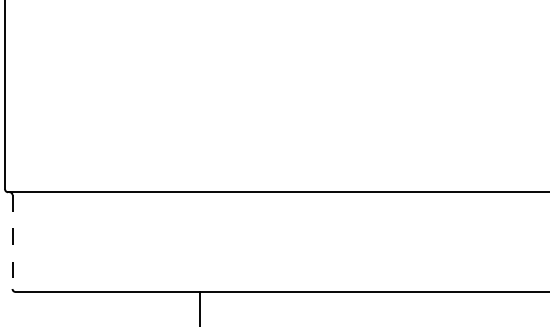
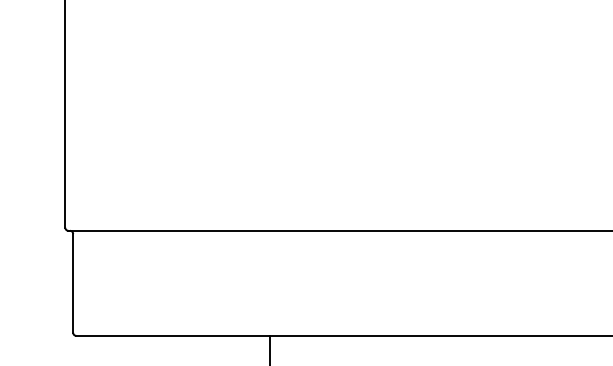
line: (12, 242) -> (73, 283), dashed -> solid

